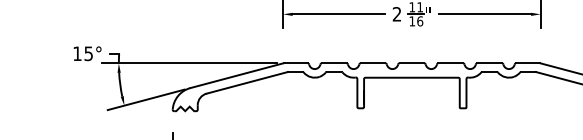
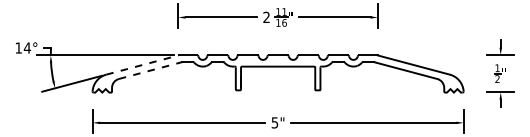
text: (88, 53) -> (27, 47), 15° -> 14°
line: (237, 74) -> (142, 64), solid -> dashed
line: (247, 82) -> (150, 70), solid -> dashed

